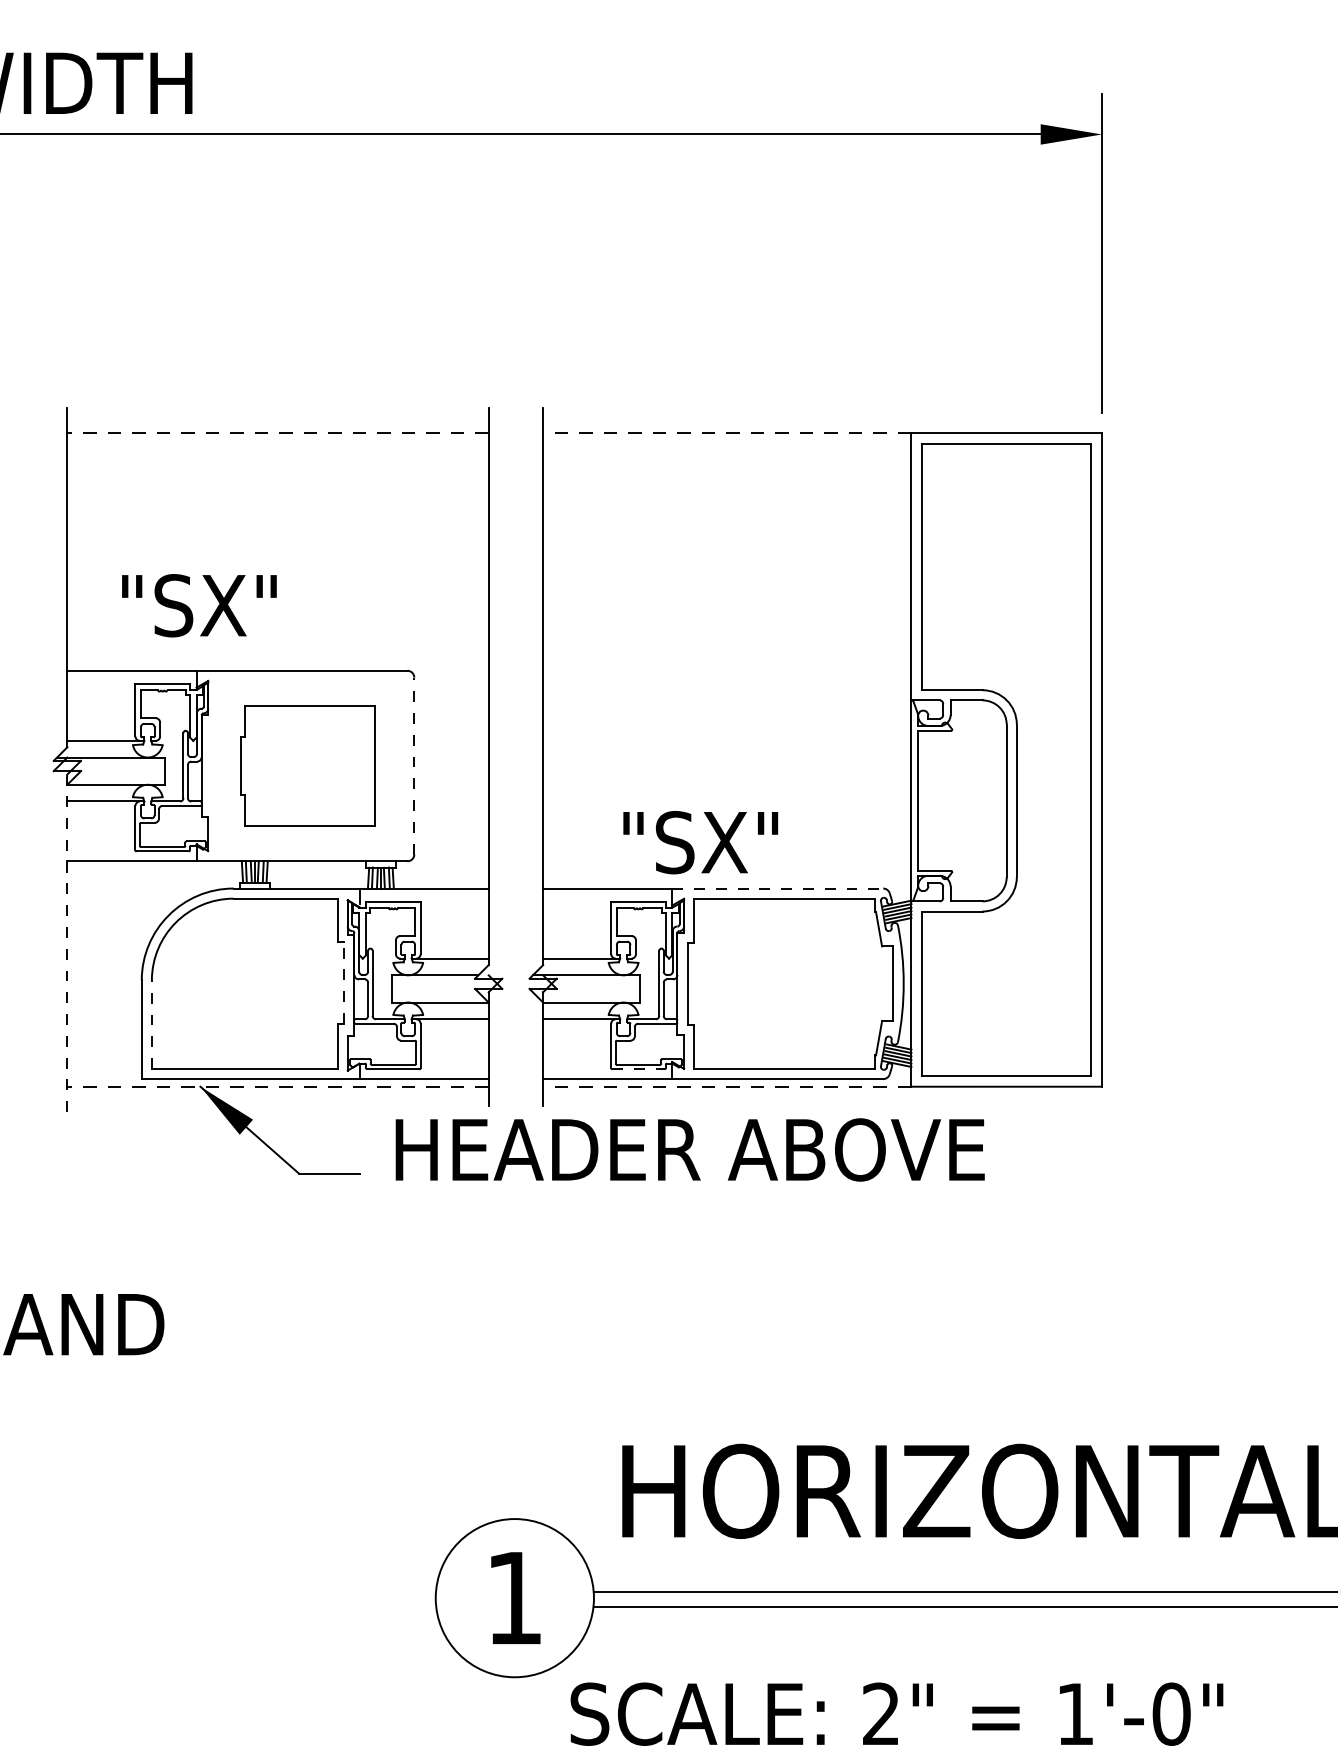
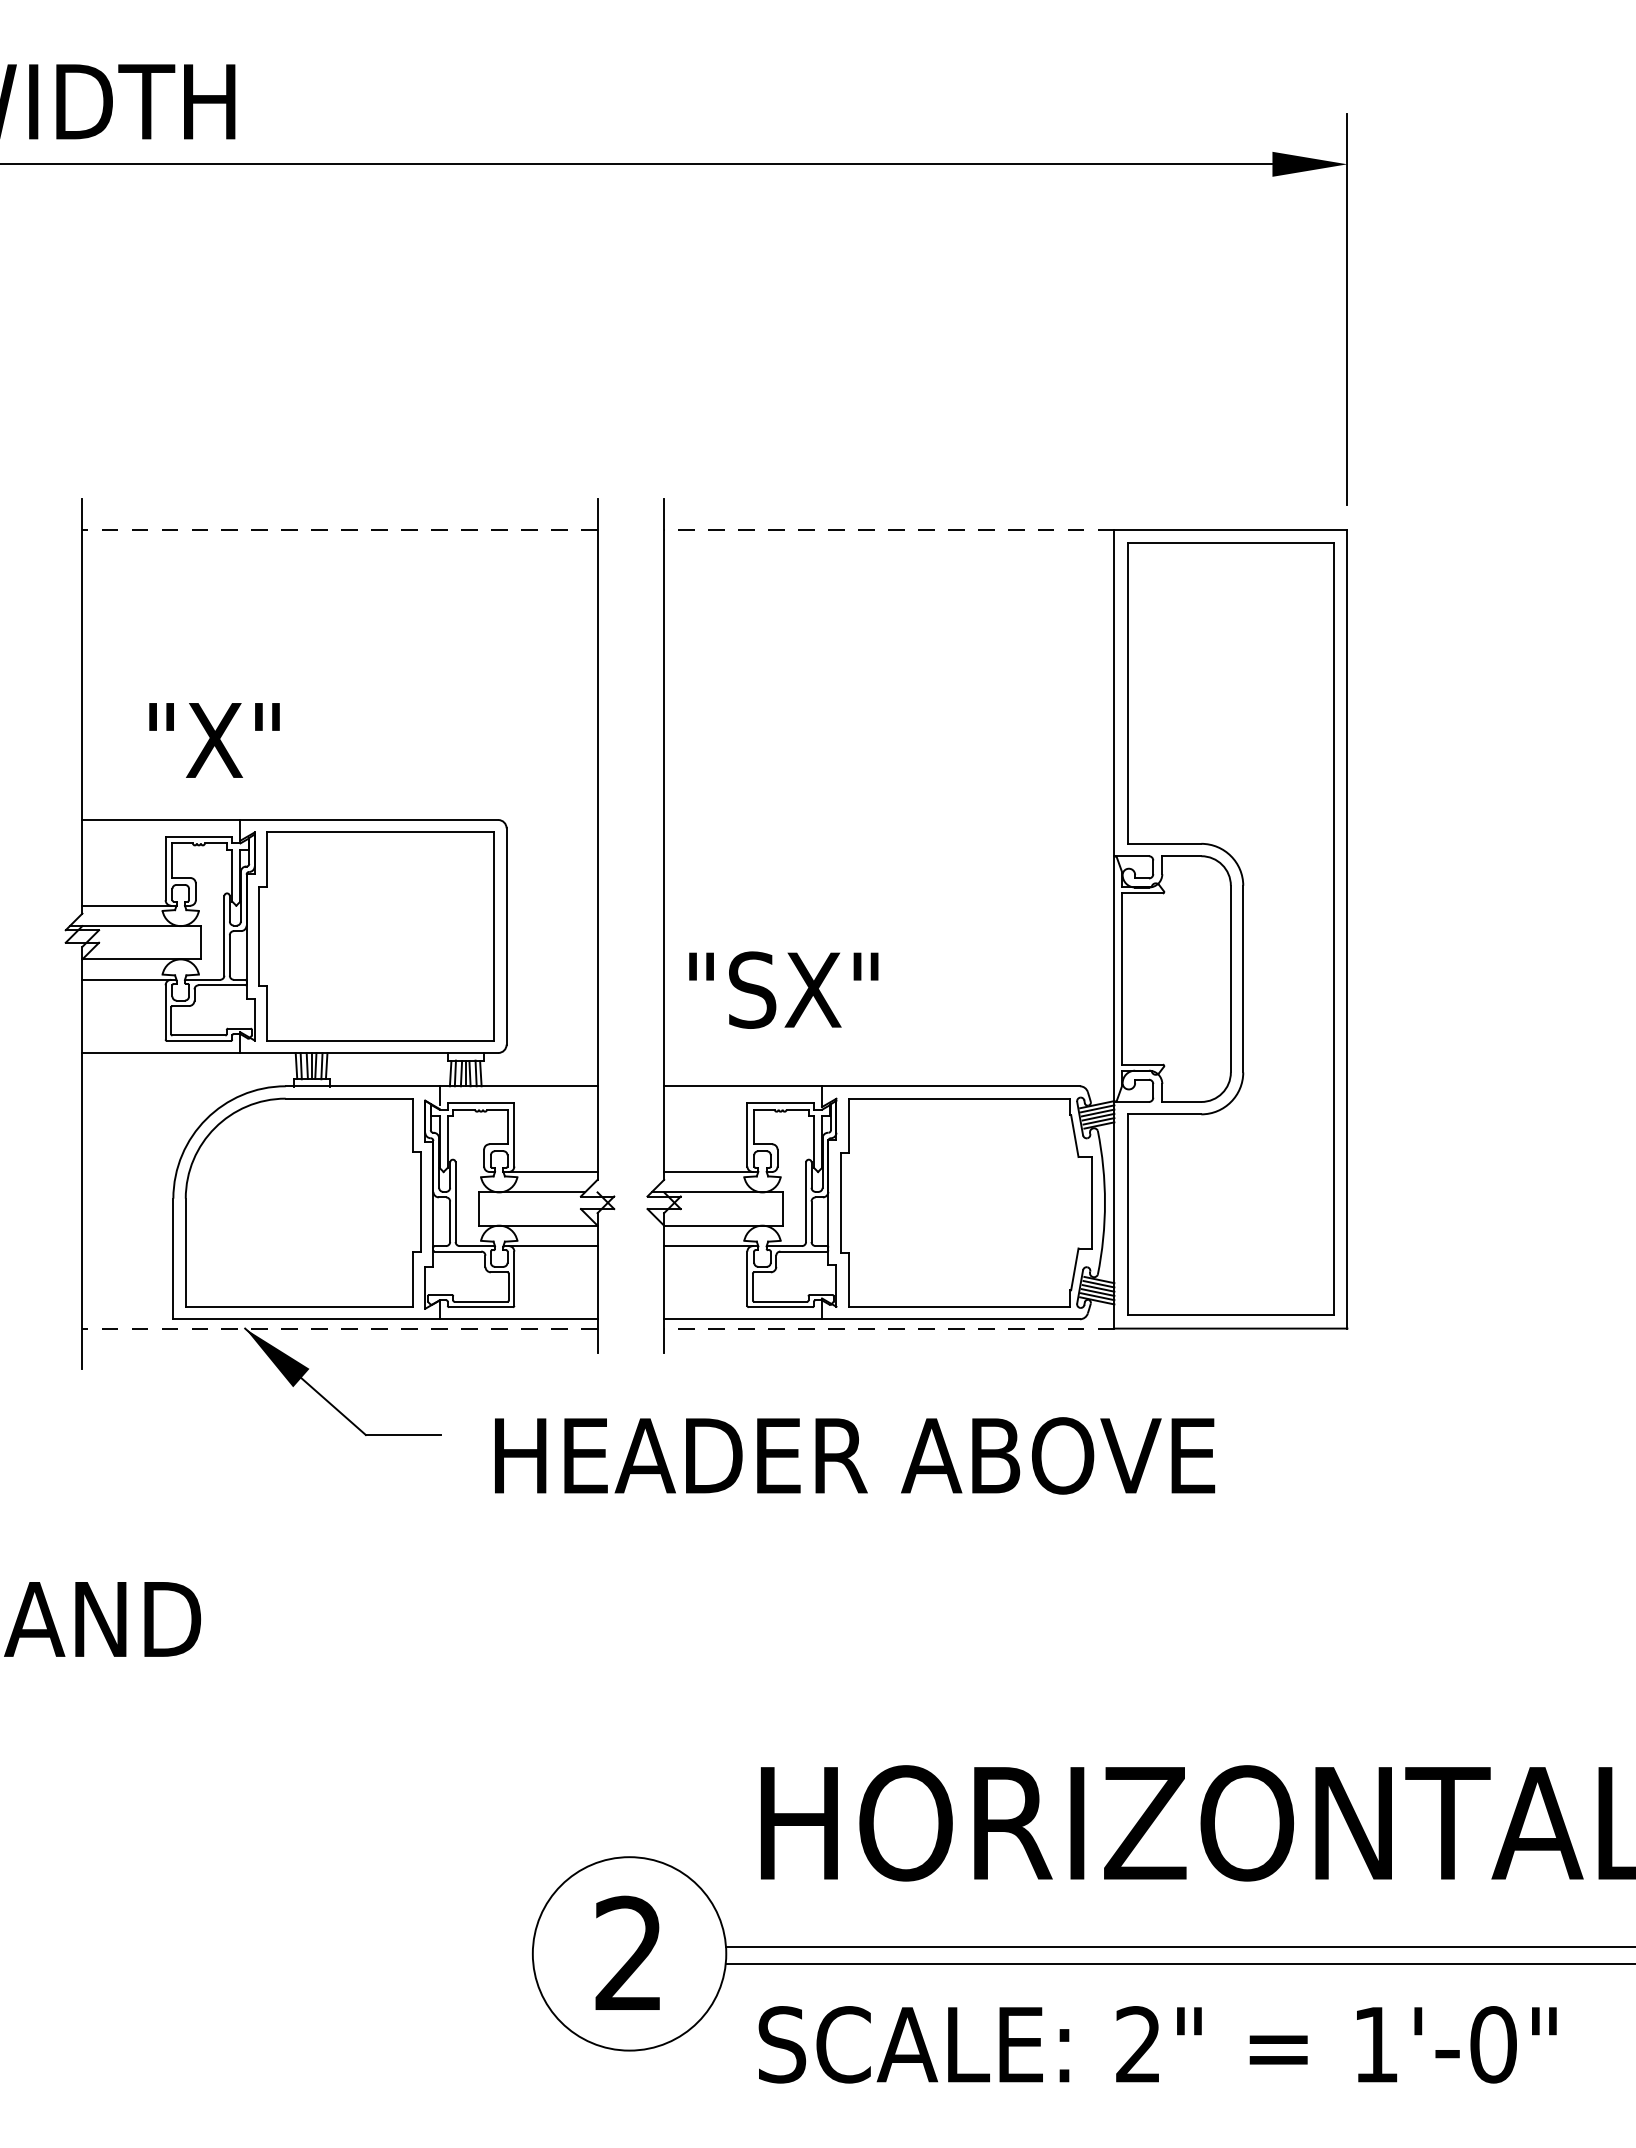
text: (214, 605) -> (262, 740), "SX" -> "X"
part: (307, 766) -> (376, 936), size x1.43
line: (414, 766) -> (506, 936), dashed -> solid
text: (700, 842) -> (783, 989), moved
line: (778, 888) -> (951, 1086), dashed -> solid
line: (67, 947) -> (82, 1158), dashed -> solid
line: (344, 982) -> (421, 1201), dashed -> solid
line: (151, 1024) -> (185, 1252), dashed -> solid
line: (638, 1069) -> (780, 1307), dashed -> solid
text: (690, 1149) -> (855, 1455), moved
text: (513, 1597) -> (627, 1952), 1 -> 2
text: (896, 1713) -> (1157, 2044), moved

